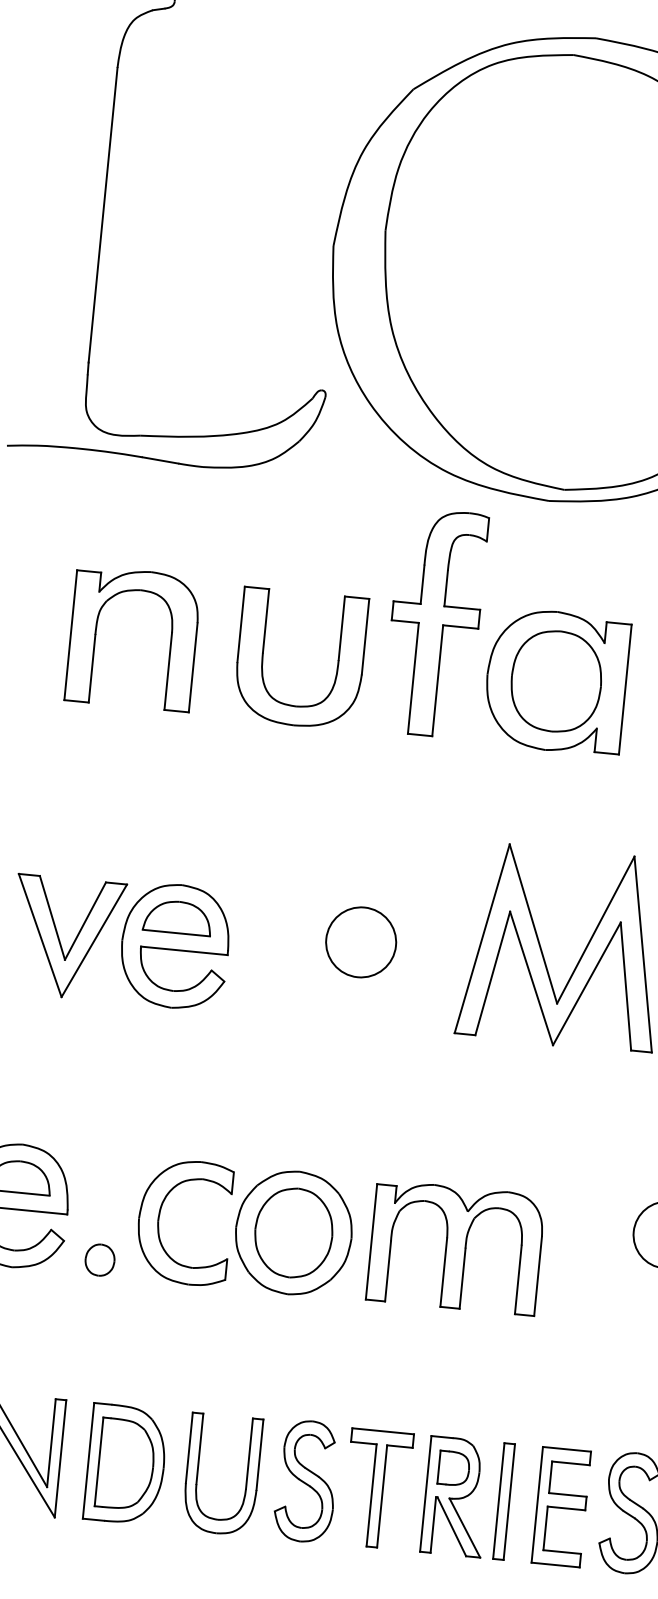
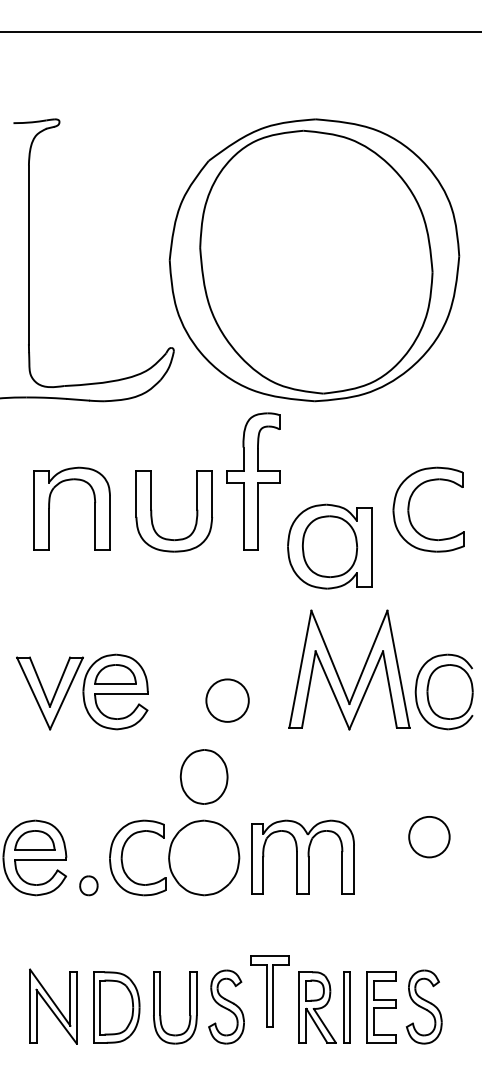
part: (555, 681) -> (329, 546), moved
circle: (361, 942) -> (227, 700), moved
part: (292, 1232) -> (203, 776), moved
part: (376, 1489) -> (269, 991), moved

